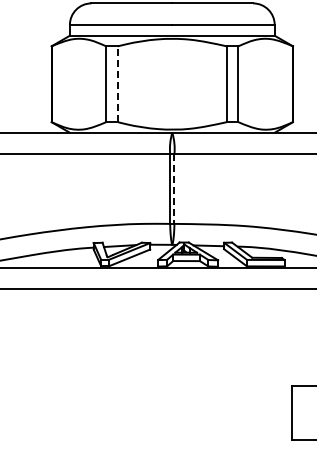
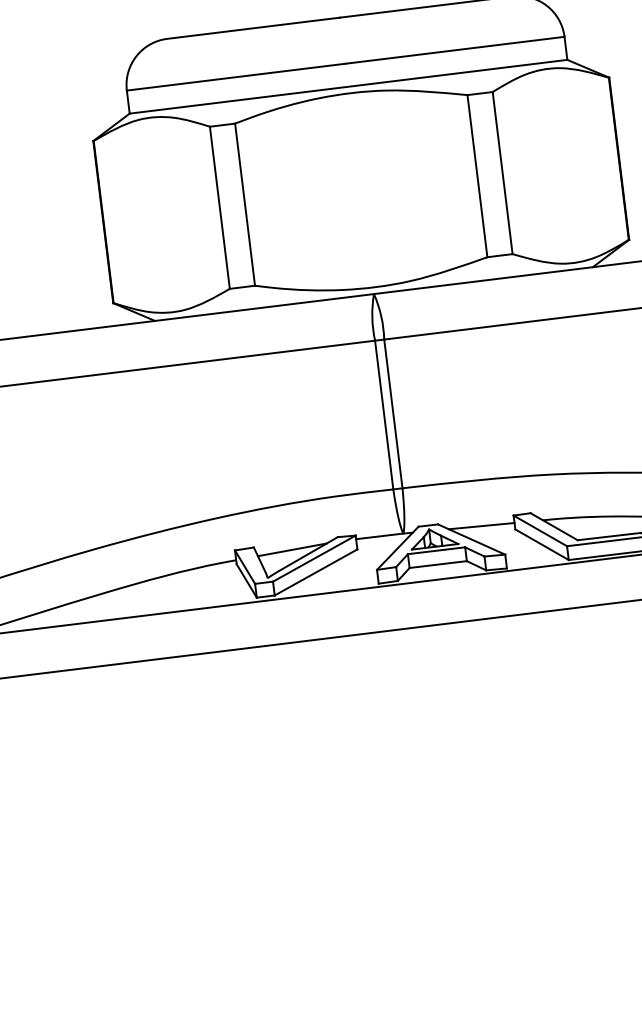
line: (117, 84) -> (244, 205), dashed -> solid
line: (174, 189) -> (393, 414), dashed -> solid

